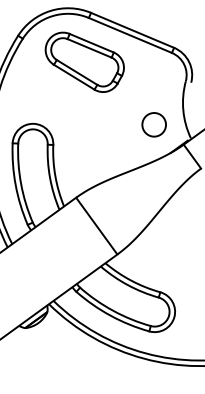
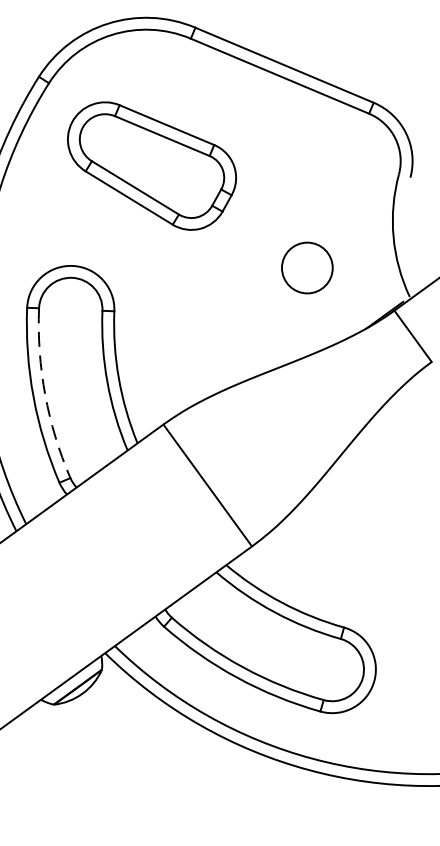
part: (84, 61) -> (151, 164), moved
circle: (153, 124) -> (305, 267), moved
arc: (21, 183) -> (46, 394), solid -> dashed

